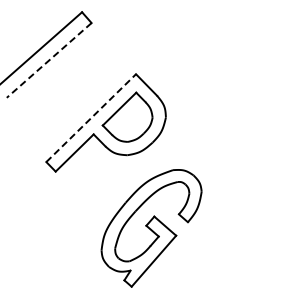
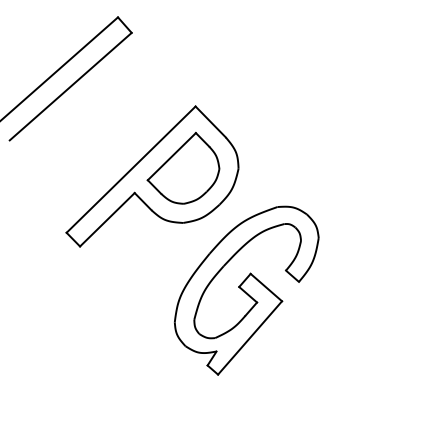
line: (49, 60) -> (71, 86), dashed -> solid
line: (91, 118) -> (131, 170), dashed -> solid
part: (151, 228) -> (246, 290), moved

